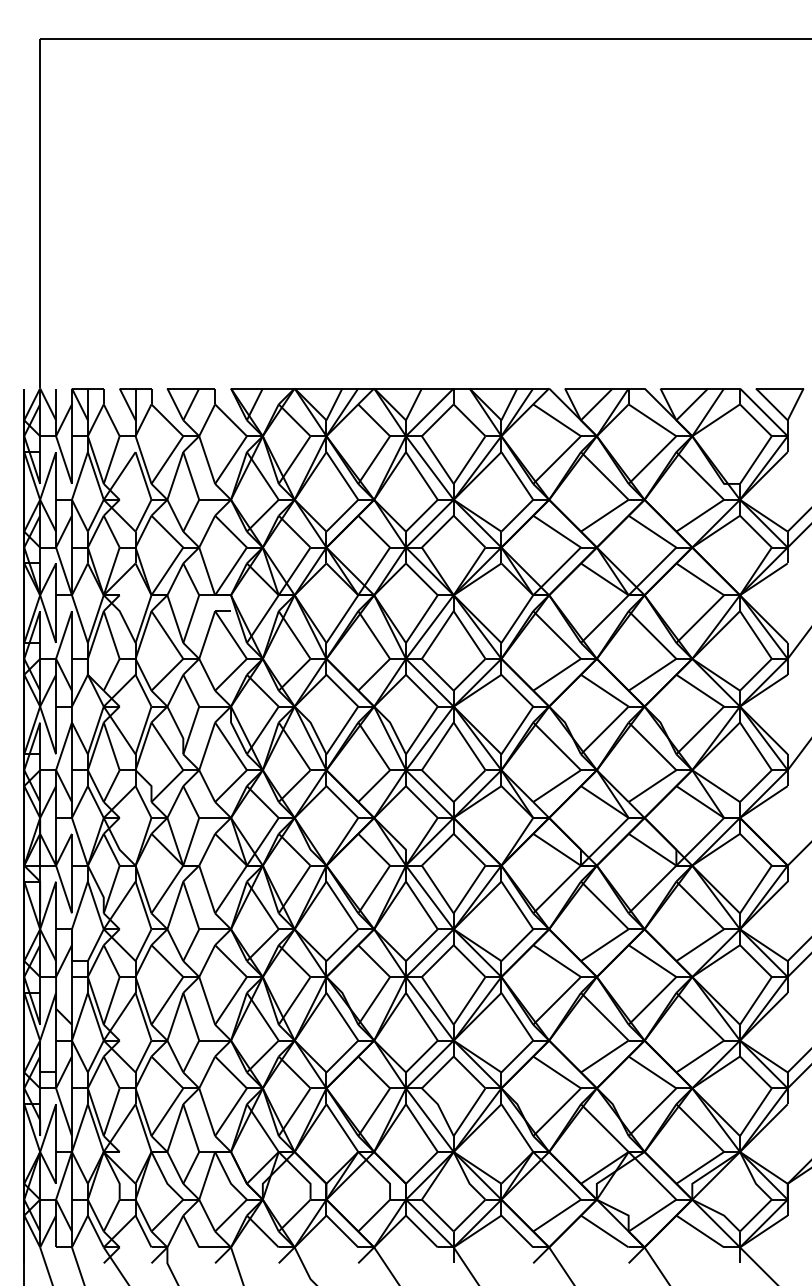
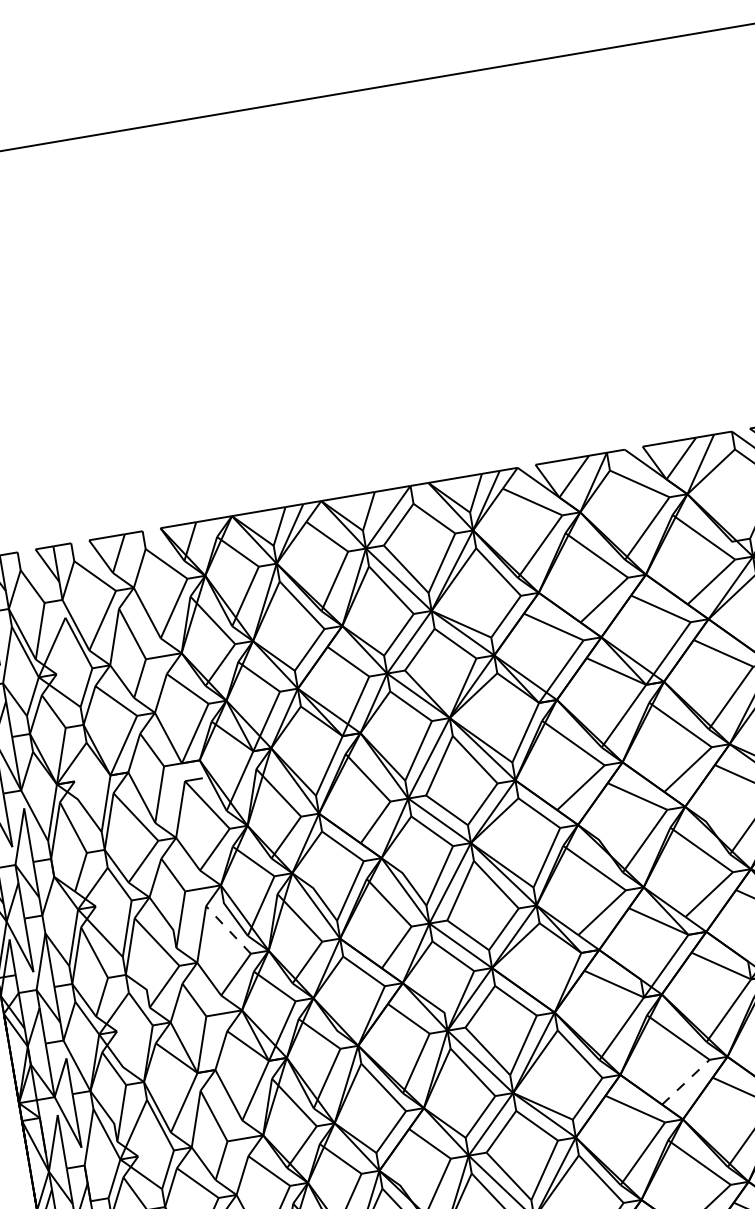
line: (231, 746) -> (229, 930), solid -> dashed
line: (604, 945) -> (685, 1082), solid -> dashed

